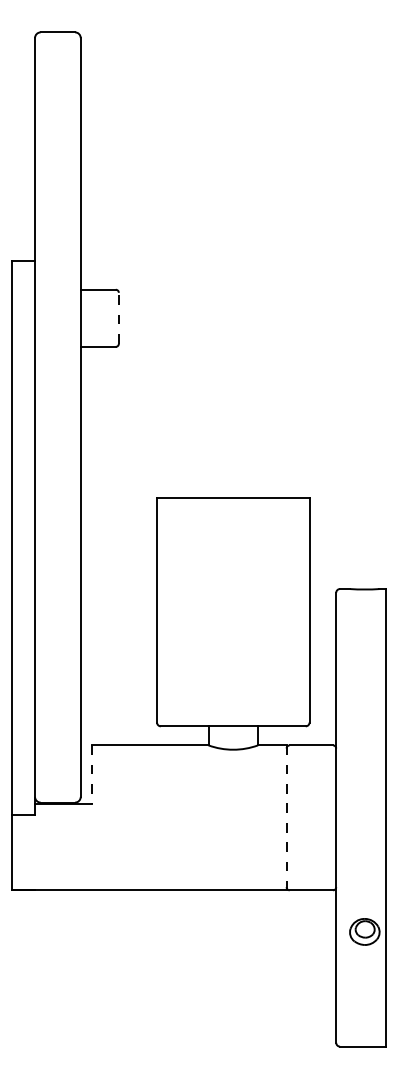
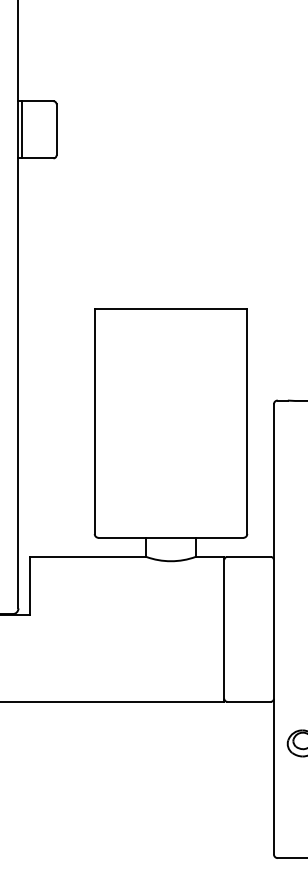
line: (84, 317) -> (22, 129), added
line: (118, 318) -> (56, 130), dashed -> solid
line: (92, 775) -> (30, 587), dashed -> solid
line: (286, 818) -> (224, 630), dashed -> solid

